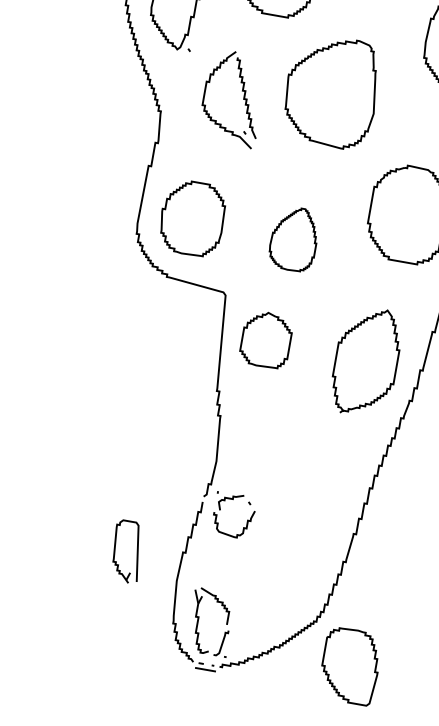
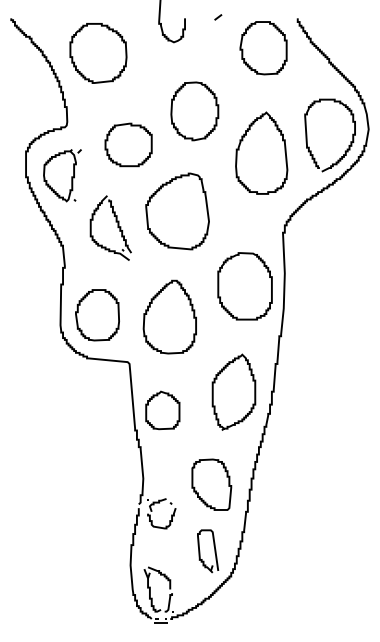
part: (294, 238) -> (169, 316), size x1.67
part: (265, 339) -> (162, 410), moved
part: (127, 551) -> (208, 551), moved
part: (350, 665) -> (211, 484), moved

